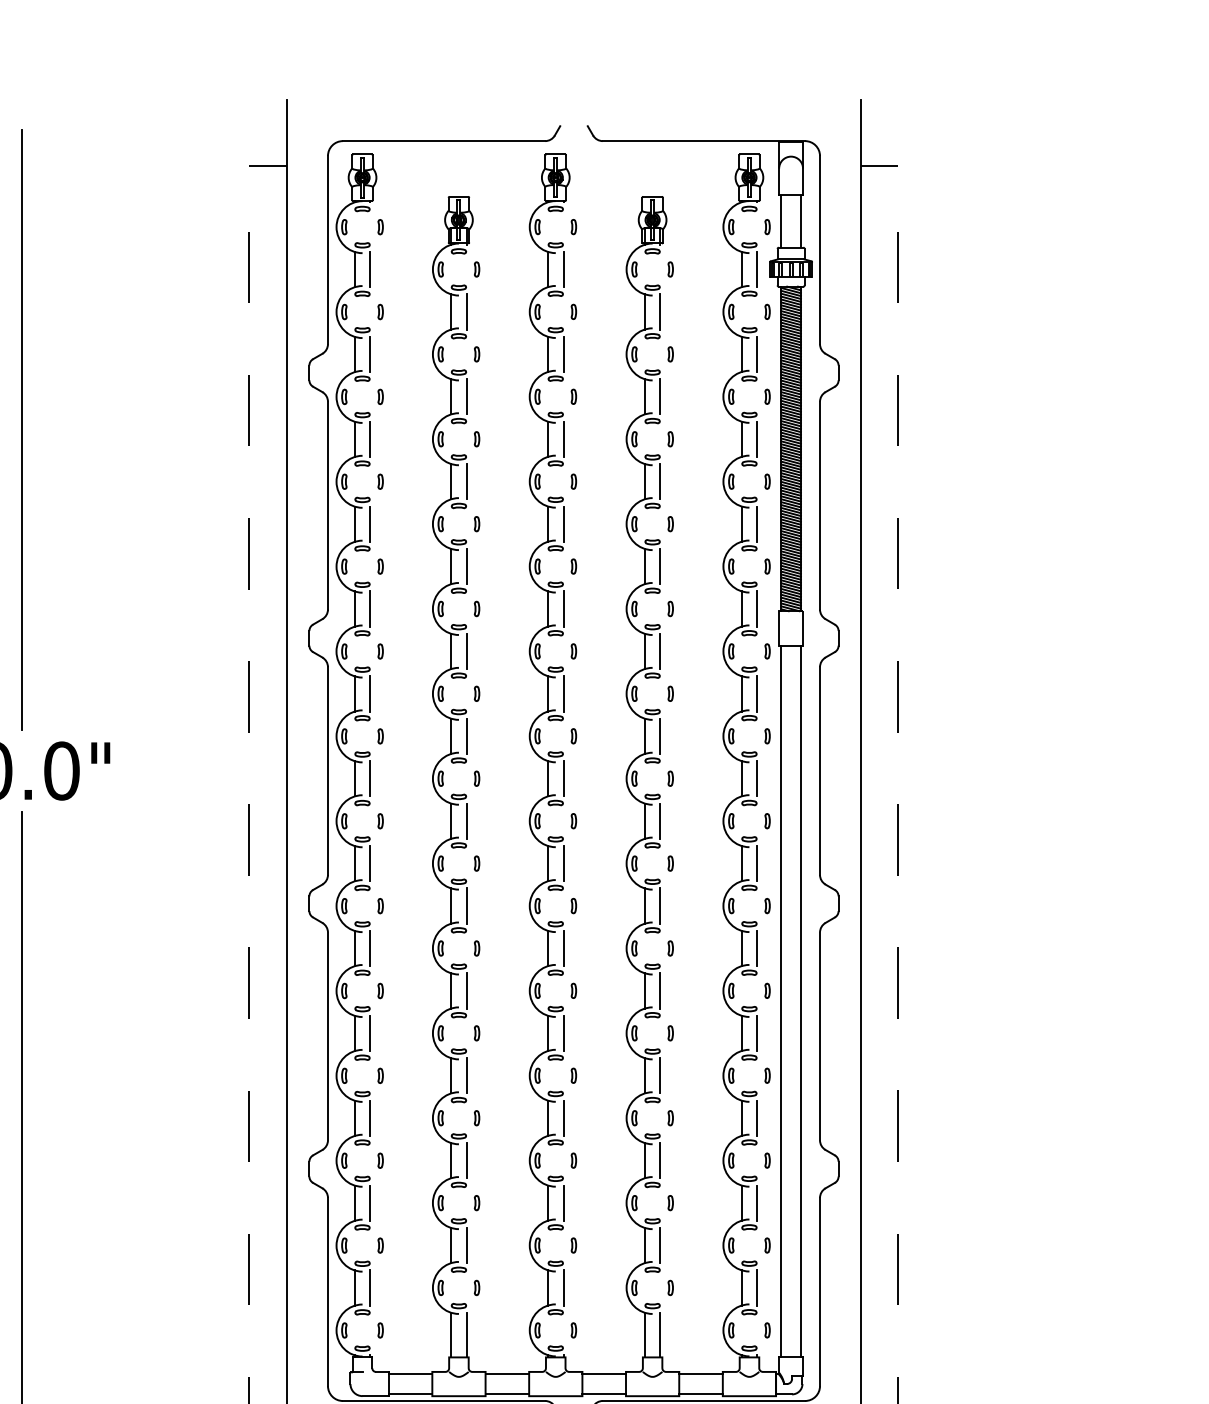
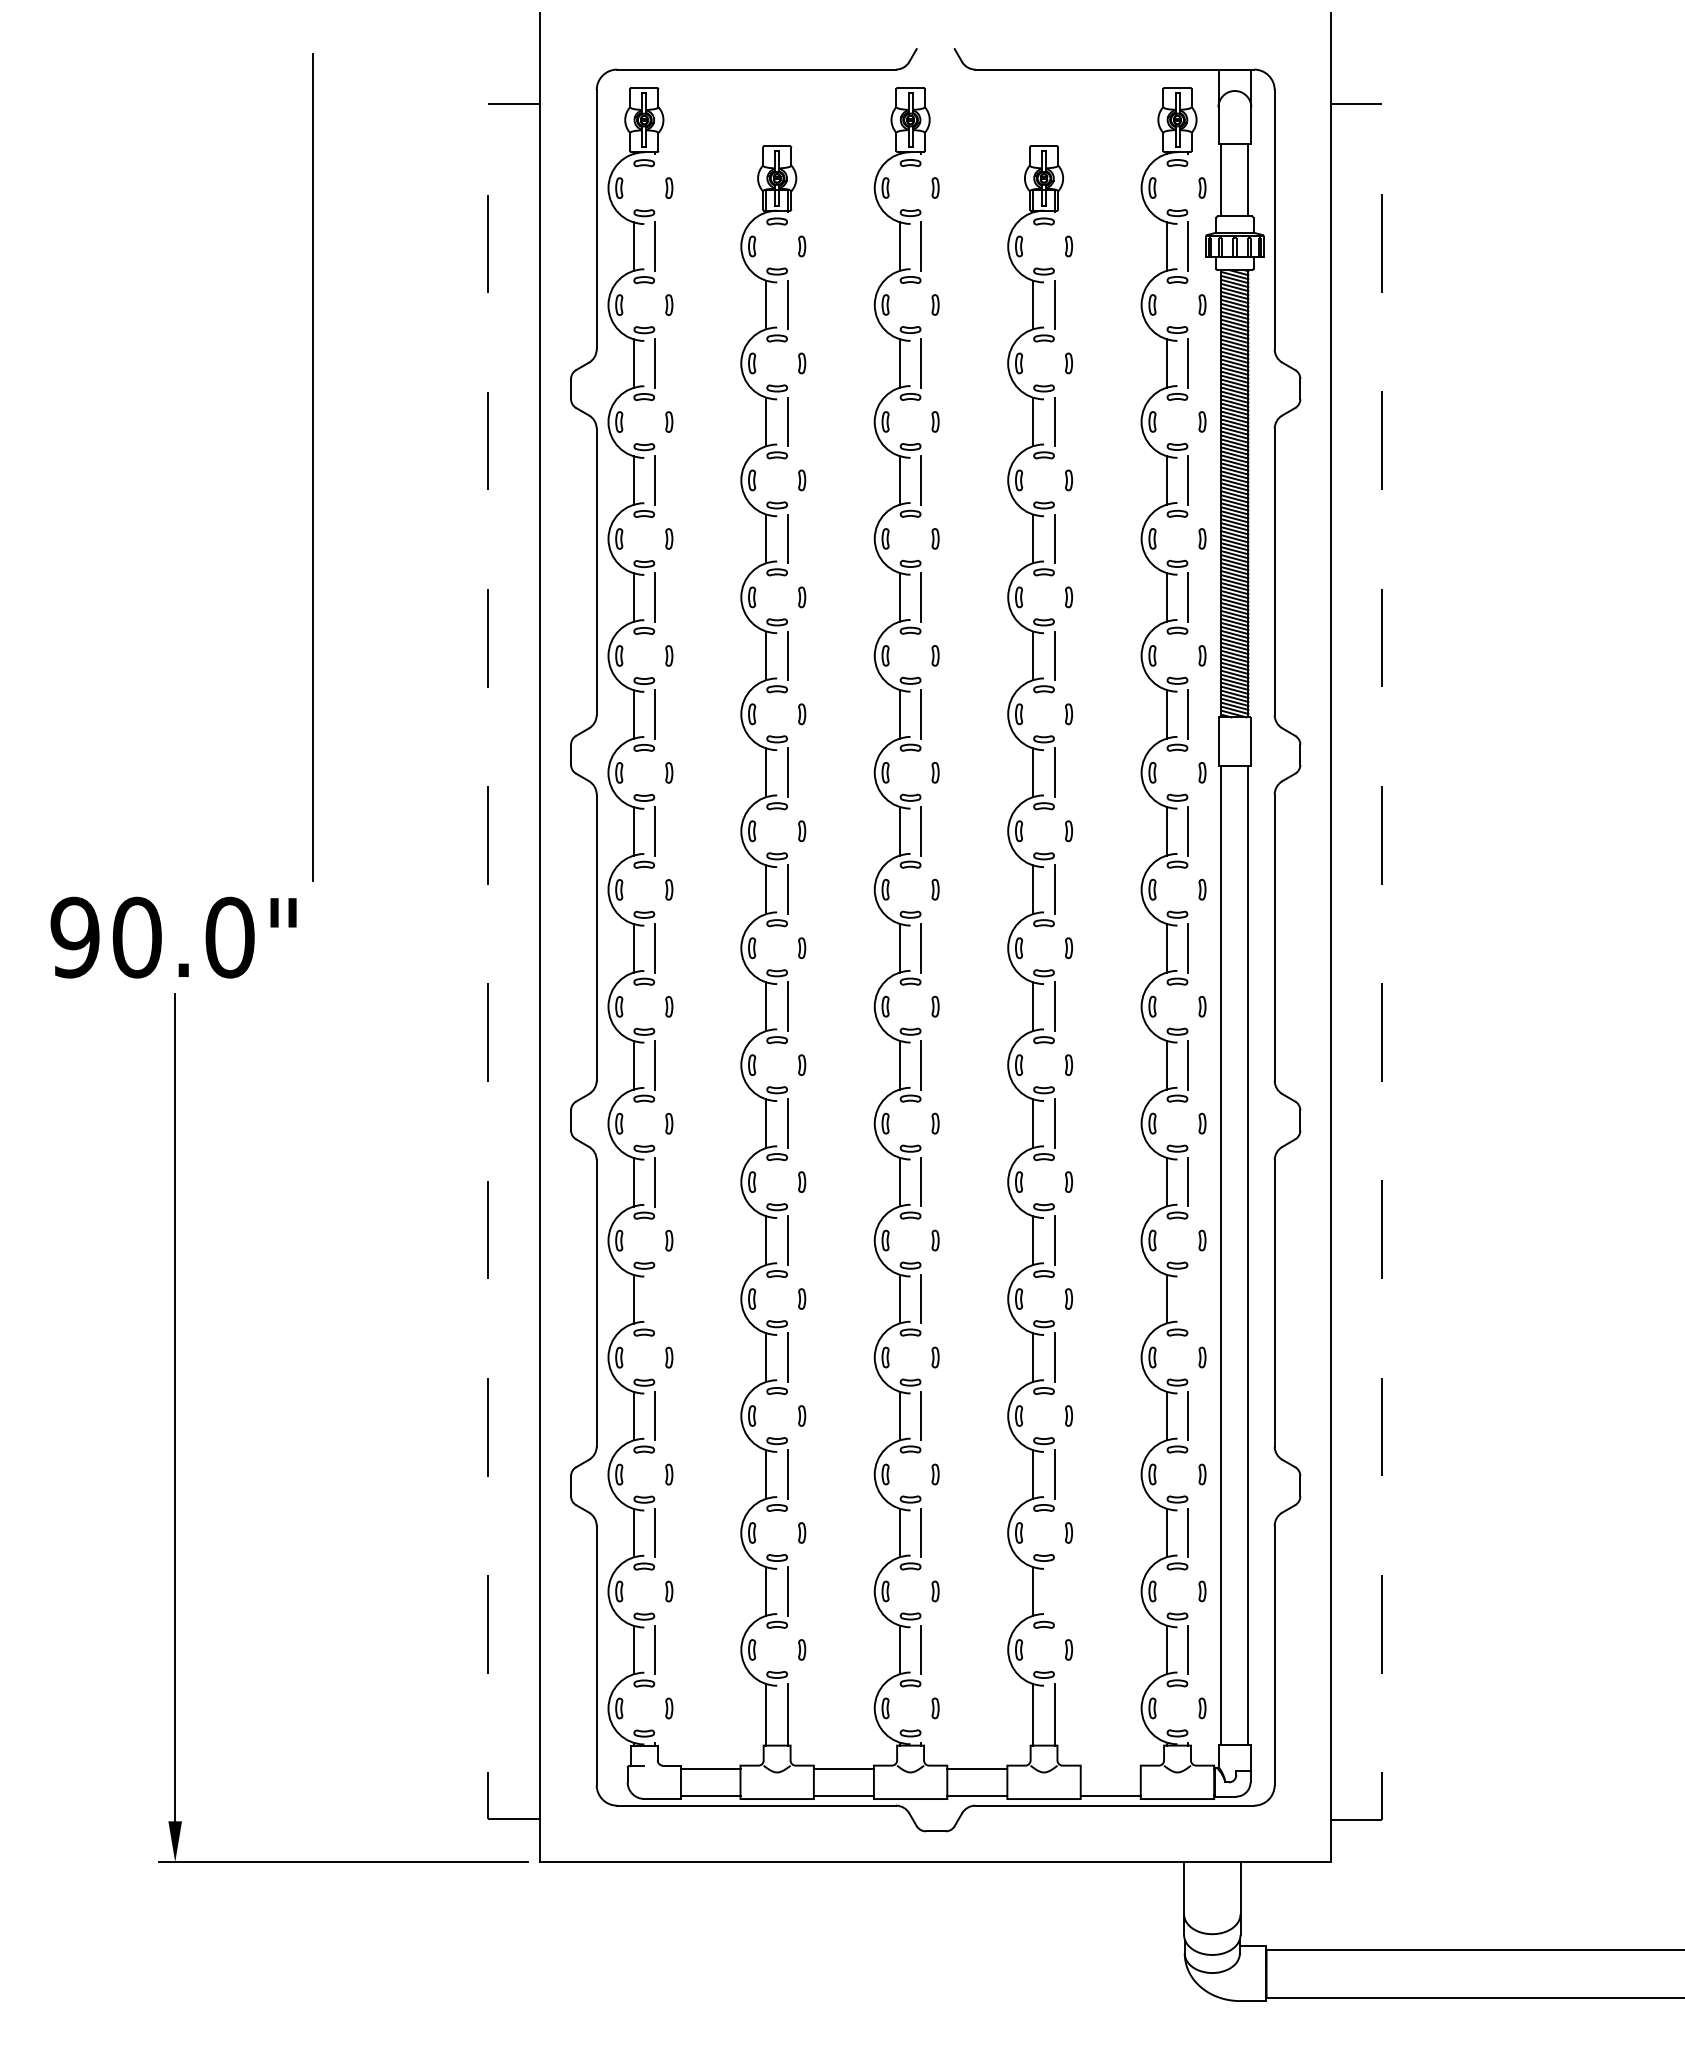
line: (21, 429) -> (312, 467), moved
line: (370, 1032) -> (655, 1298), removed
line: (757, 1032) -> (1188, 1298), removed
line: (660, 1245) -> (1054, 1591), removed
line: (700, 1374) -> (1110, 1768), removed

